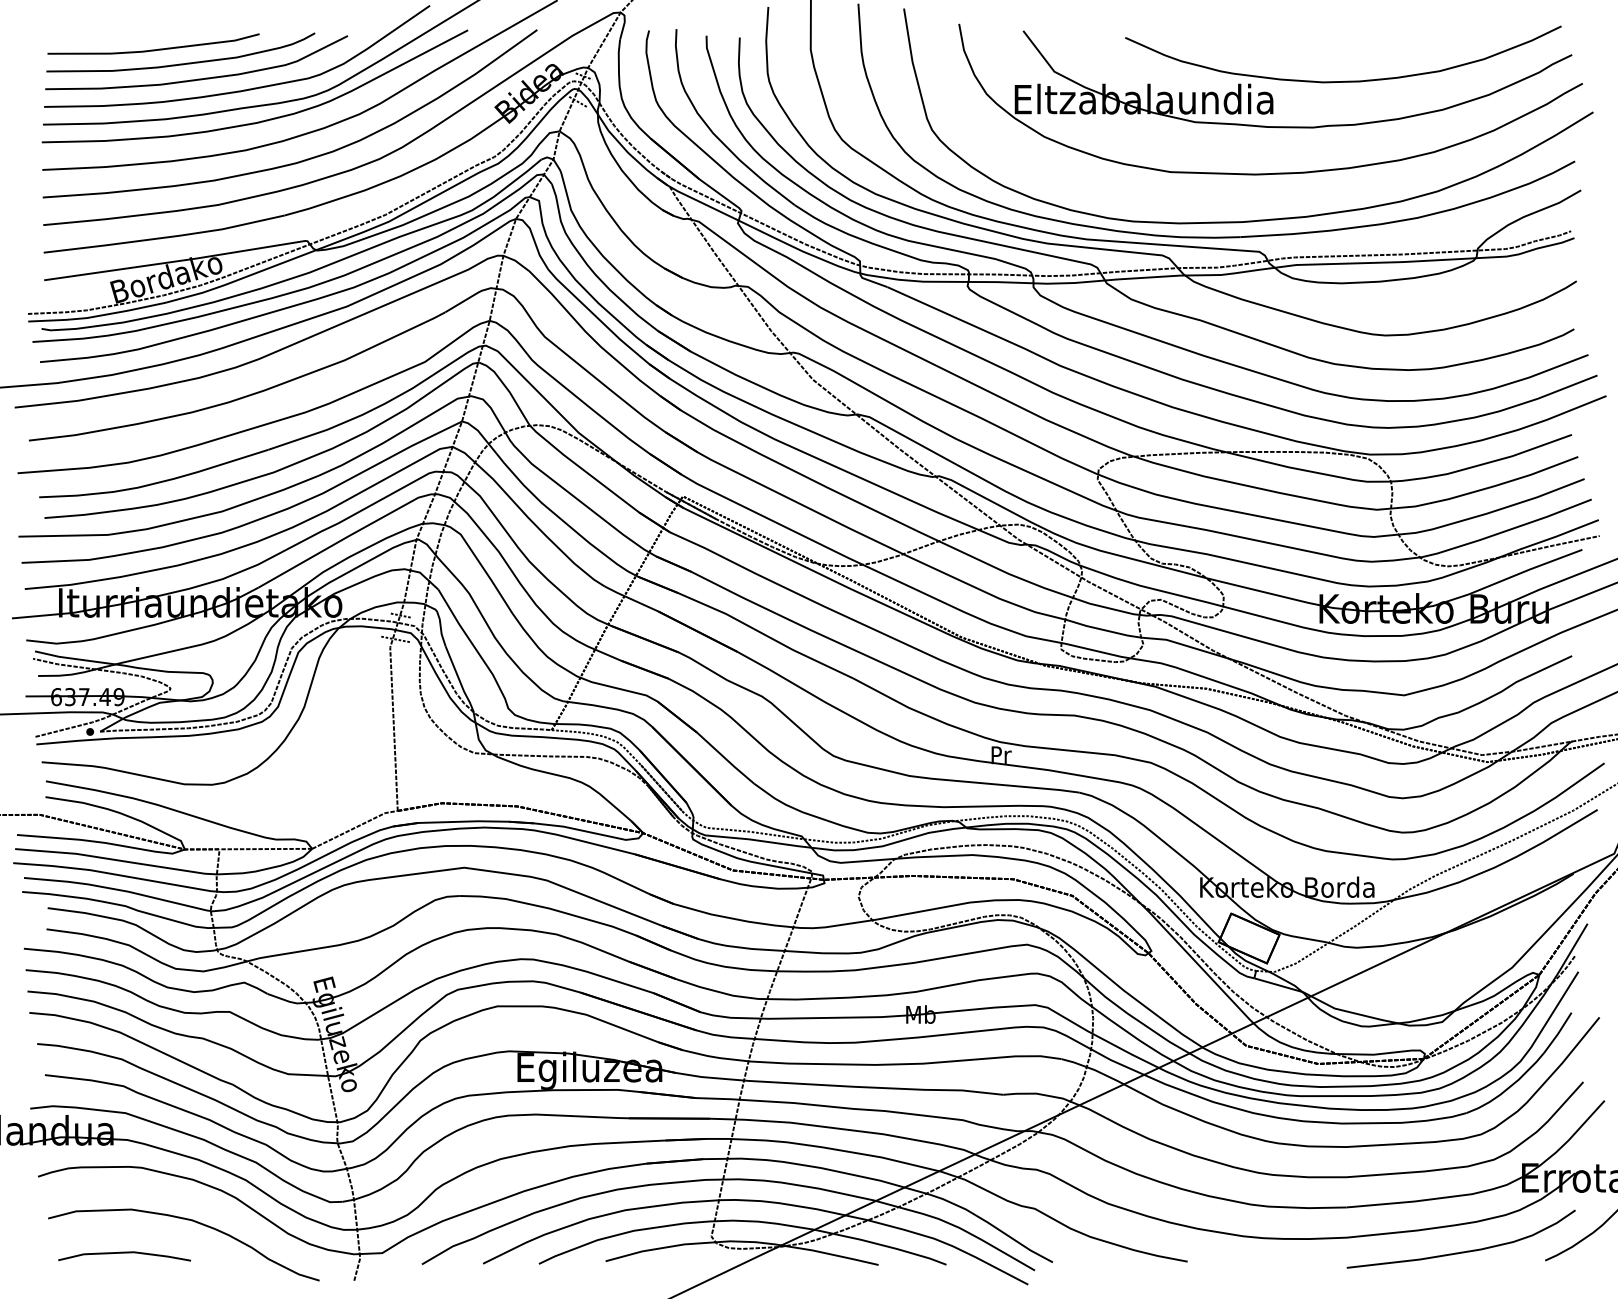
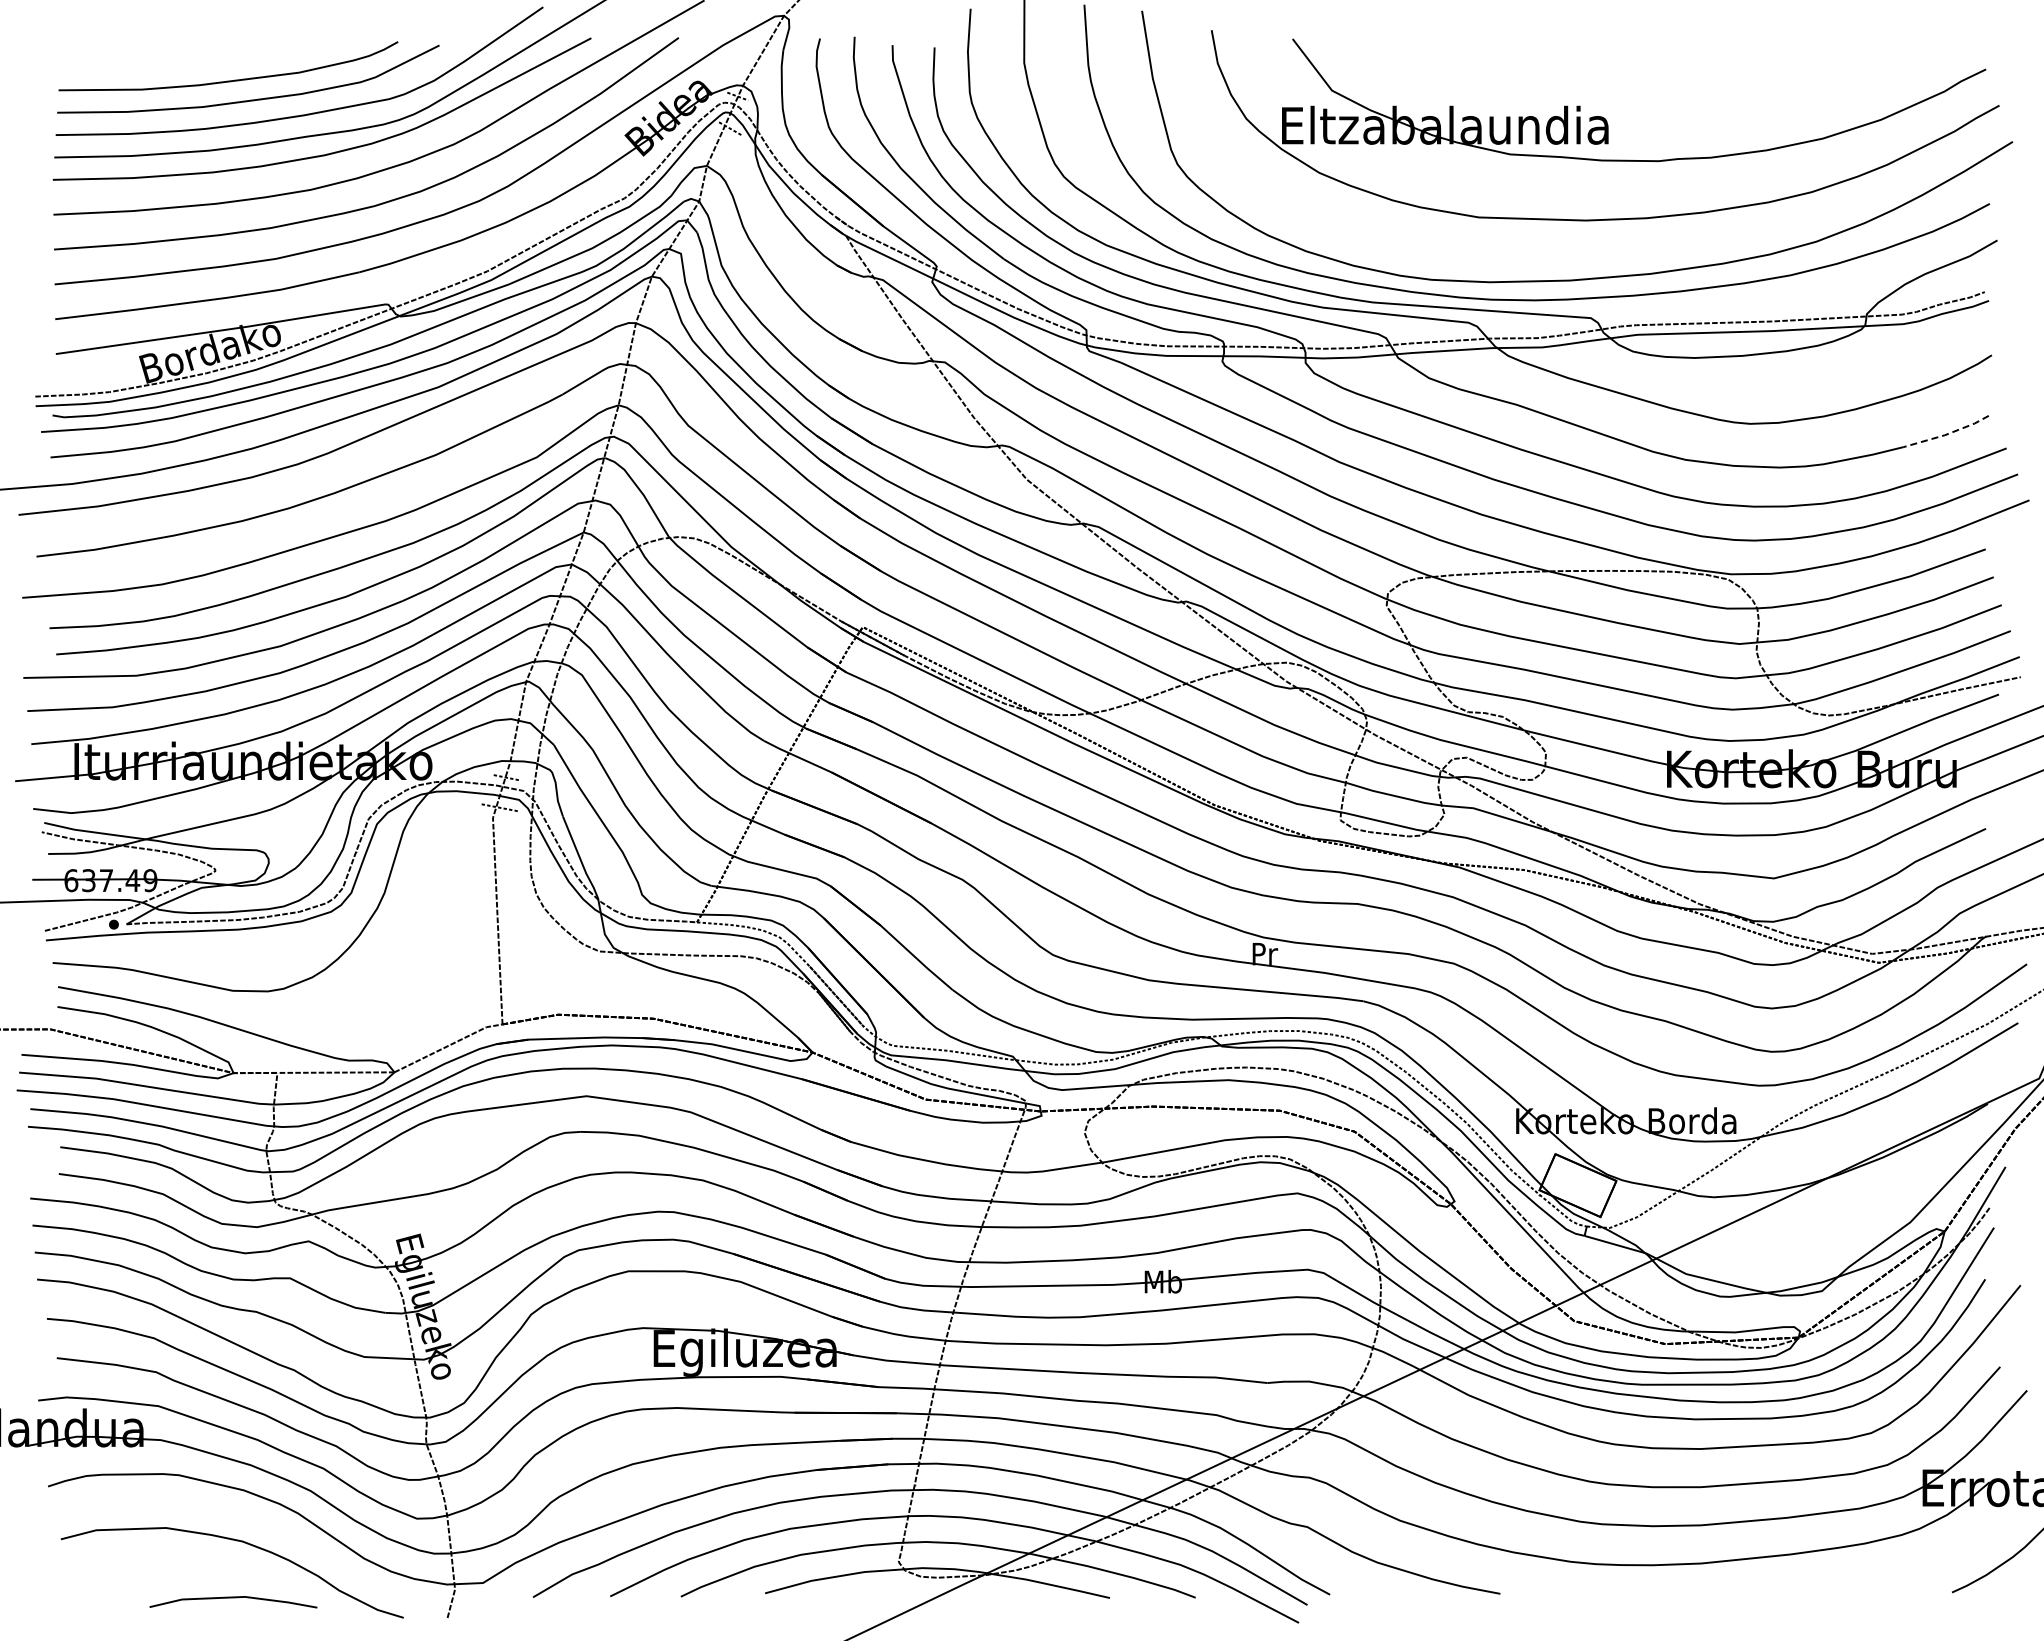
curve: (153, 49) -> (193, 62), removed
curve: (1342, 81) -> (1696, 102), removed
line: (1541, 343) -> (1947, 434), solid -> dashed
curve: (1464, 1251) -> (1850, 1580), removed
curve: (124, 1253) -> (233, 1598), moved

